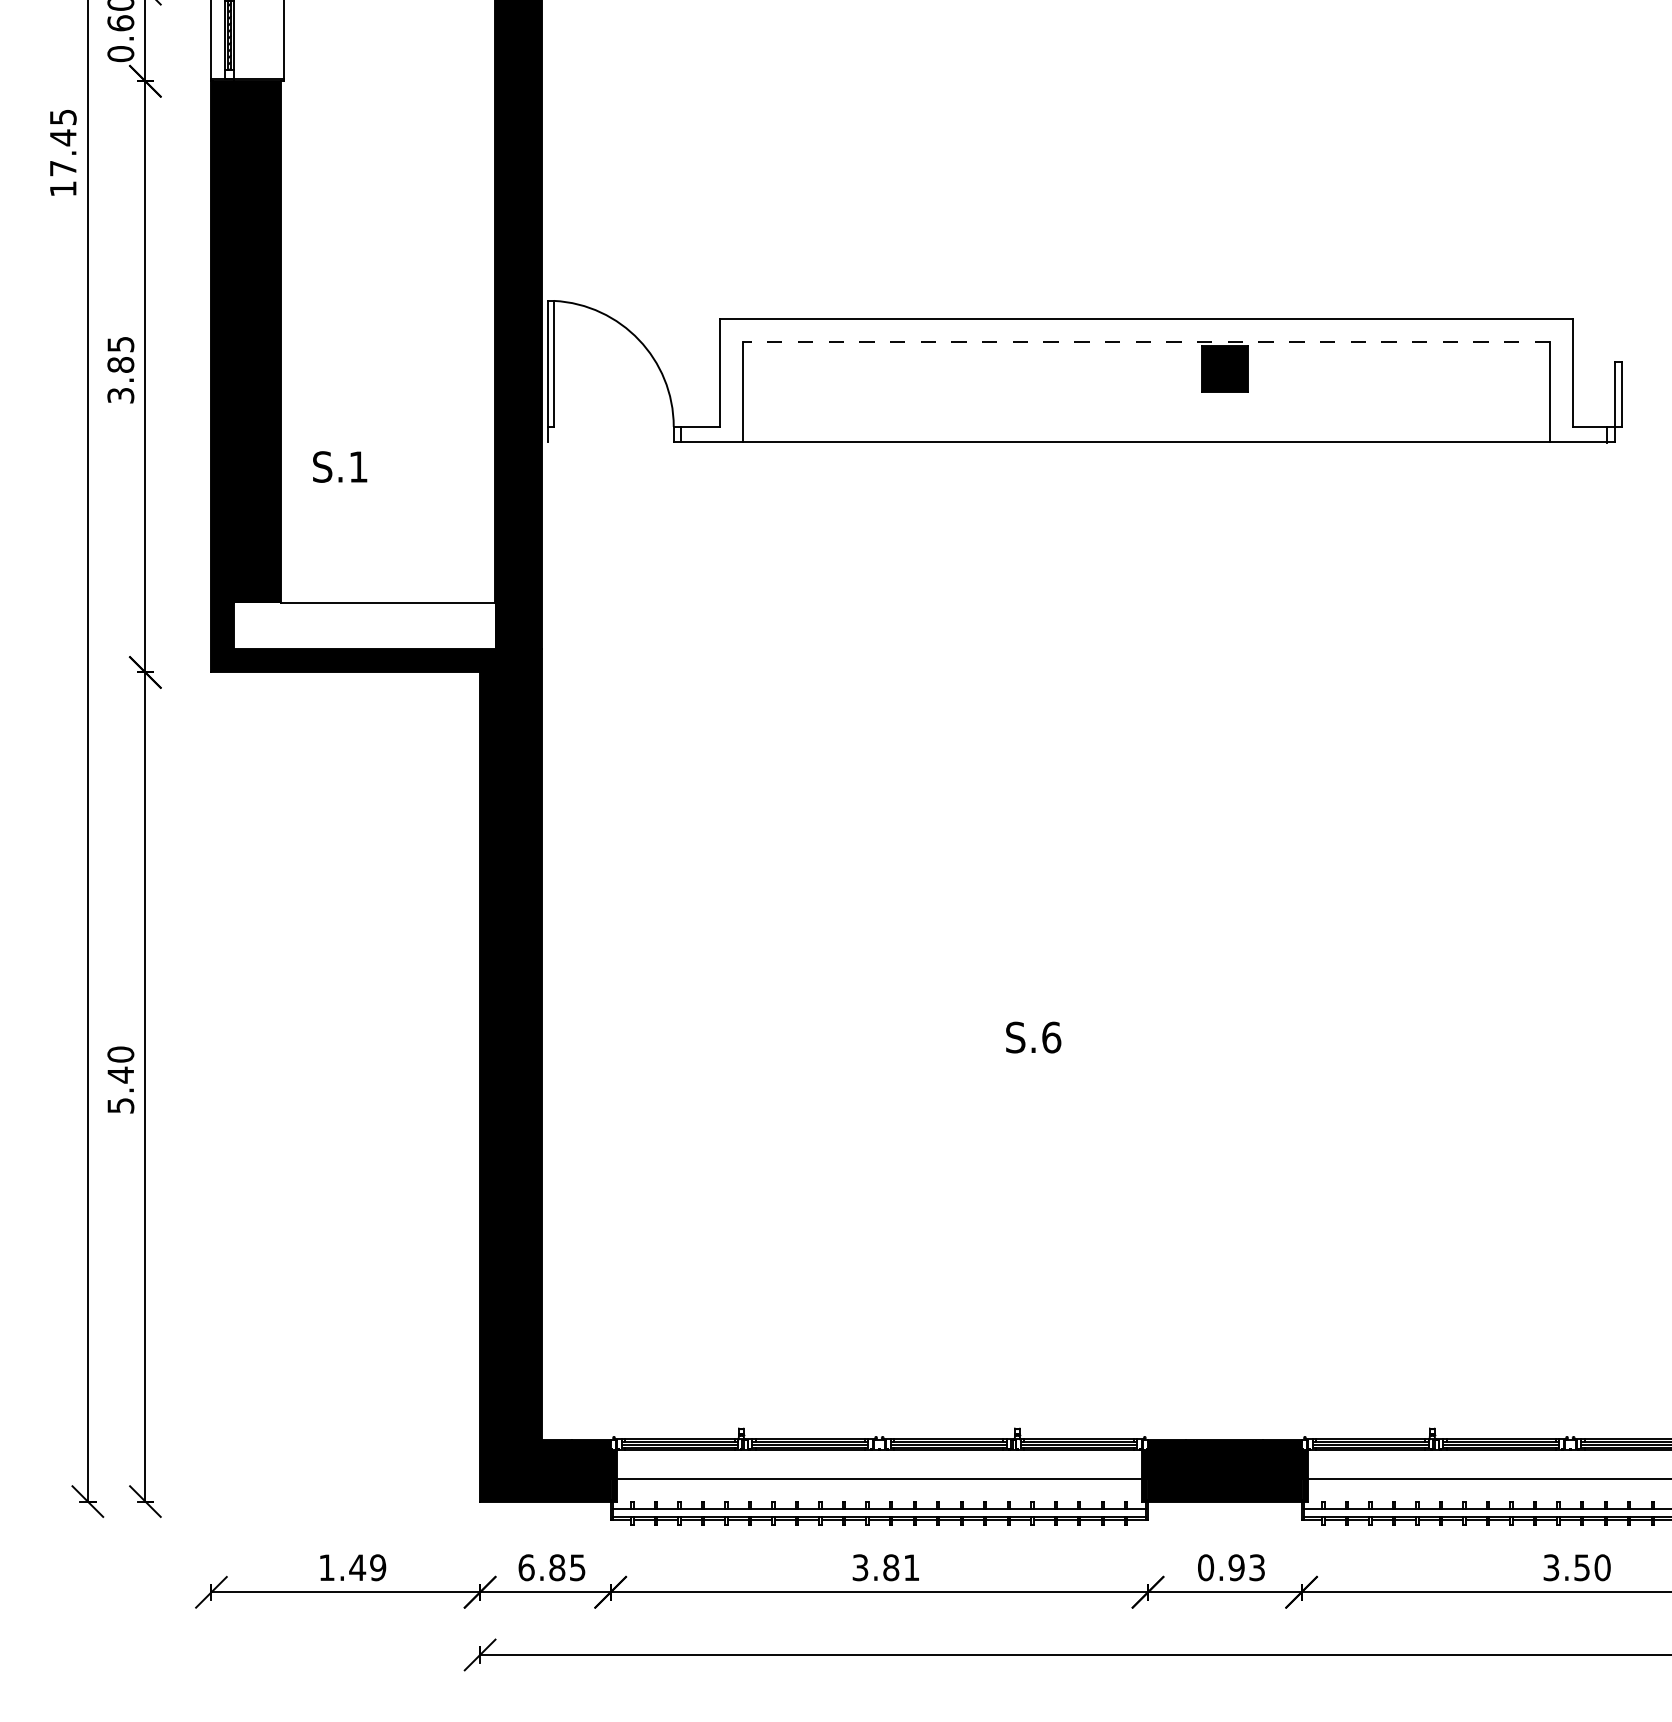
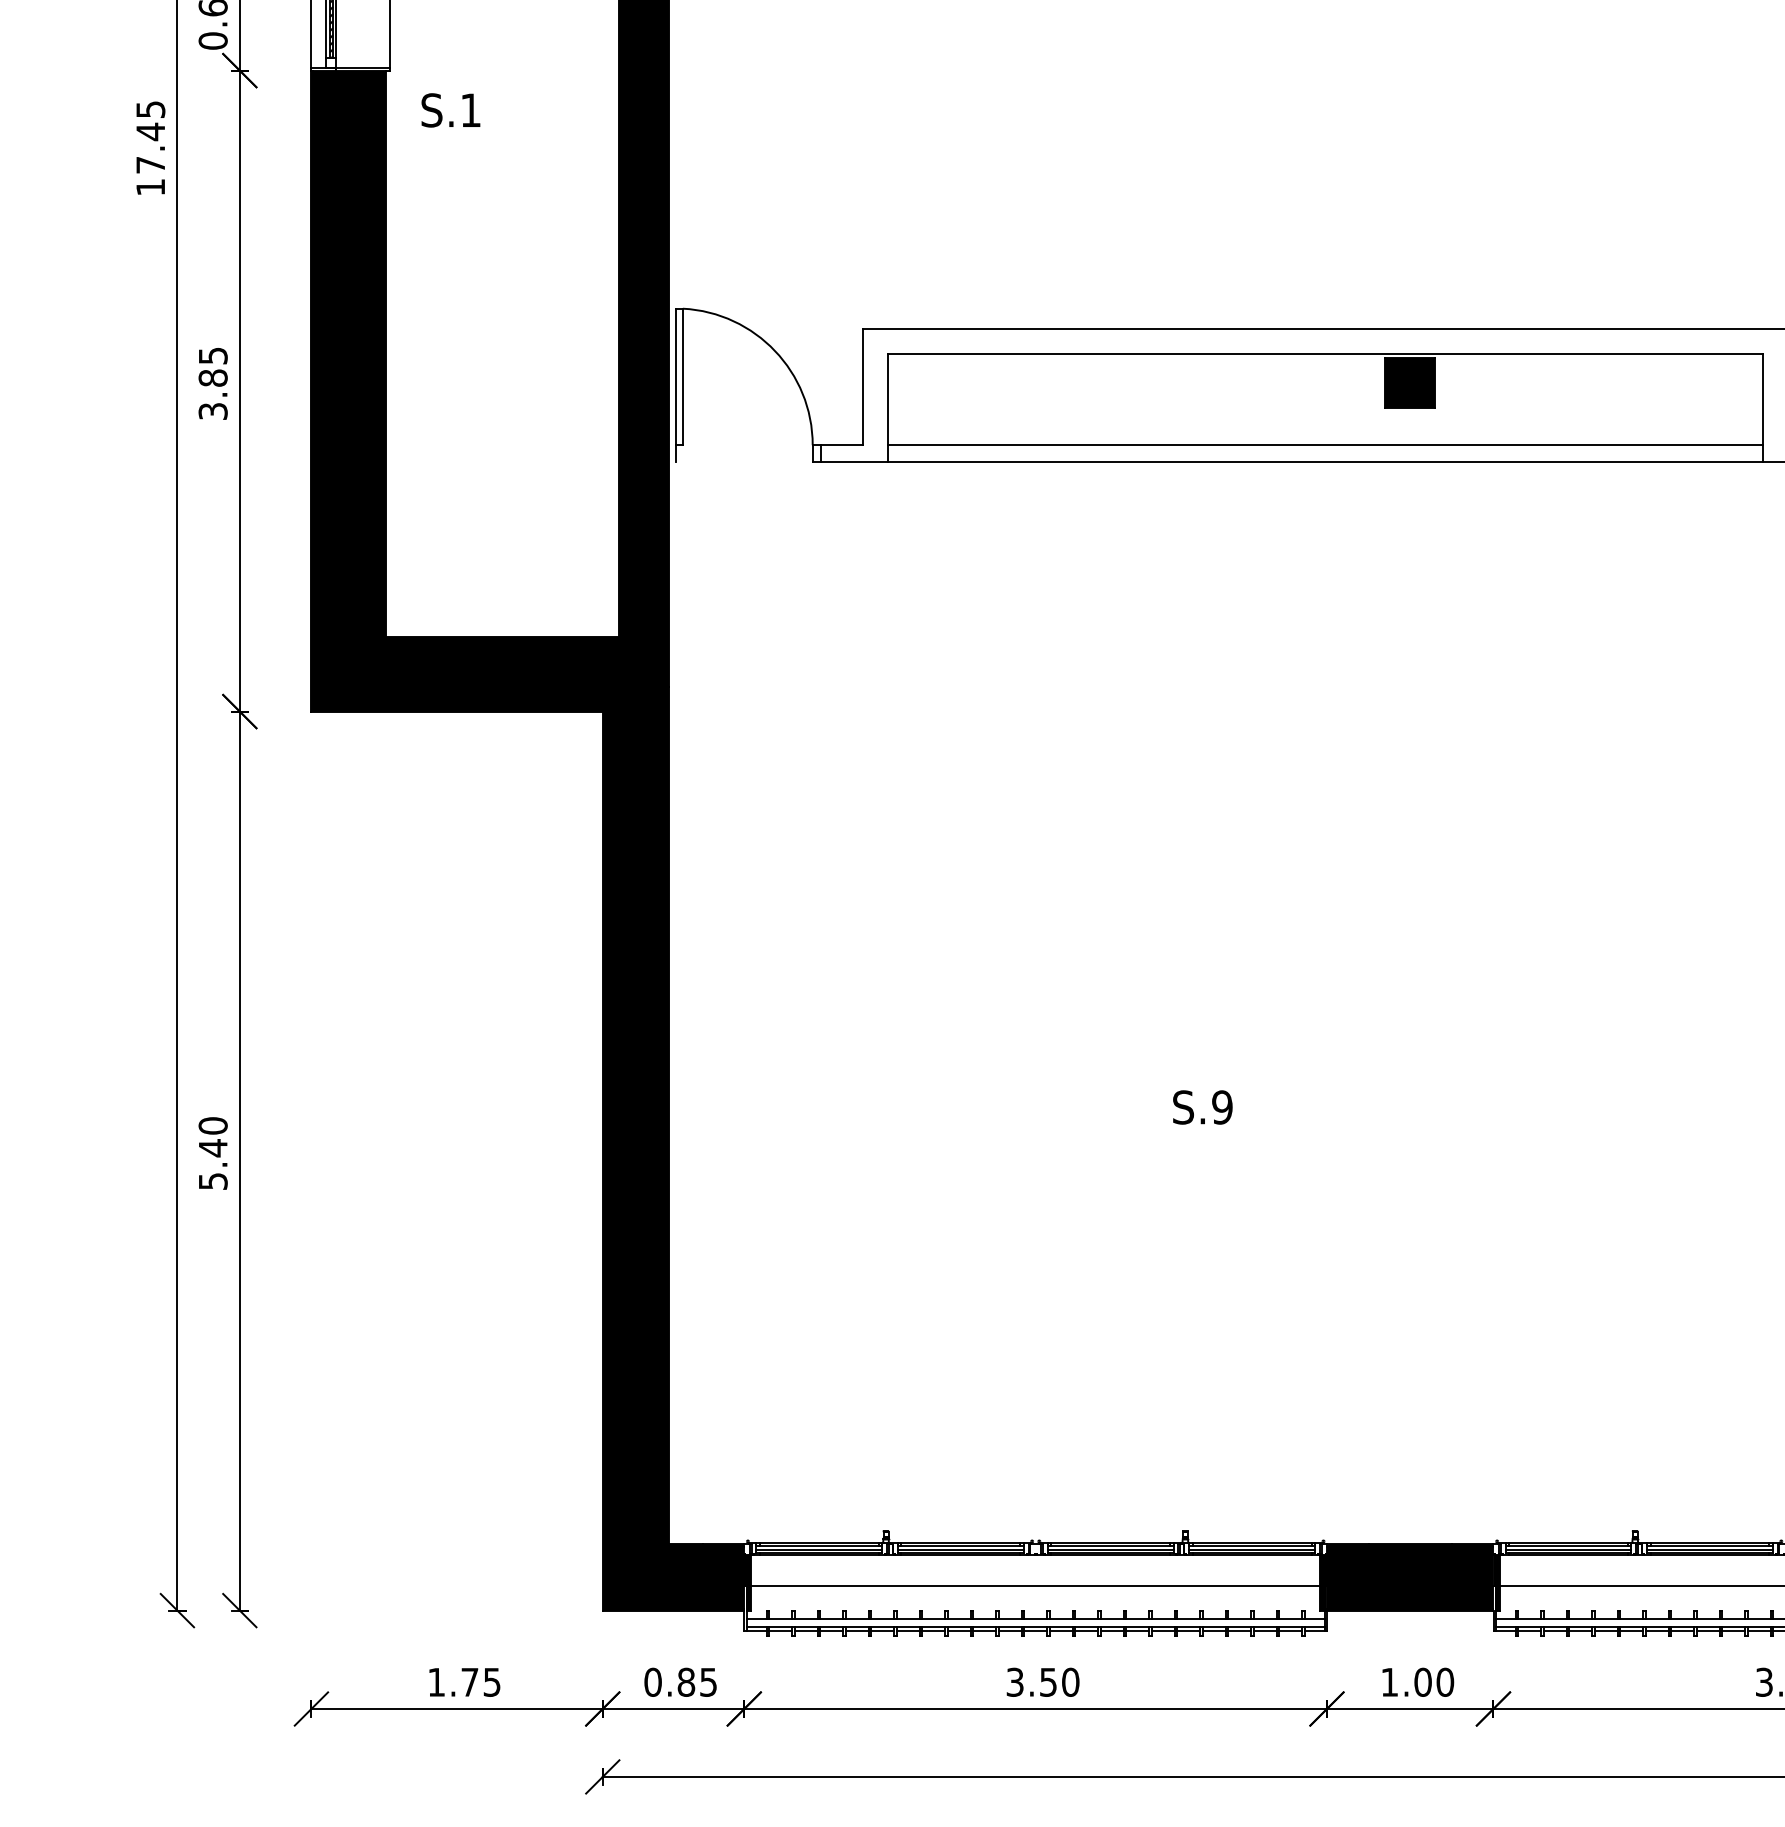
line: (1146, 342) -> (1325, 353), dashed -> solid
line: (1146, 426) -> (1325, 444), added
text: (340, 466) -> (451, 109), moved
fill: (364, 626) -> (477, 661), added
text: (1051, 1037) -> (1222, 1107), S.6 -> S.9
text: (367, 1567) -> (480, 1682), 1.49 -> 1.75
text: (526, 1567) -> (653, 1682), 6.85 -> 0.85
text: (901, 1567) -> (1059, 1682), 3.81 -> 3.50
text: (1231, 1567) -> (1417, 1682), 0.93 -> 1.00

